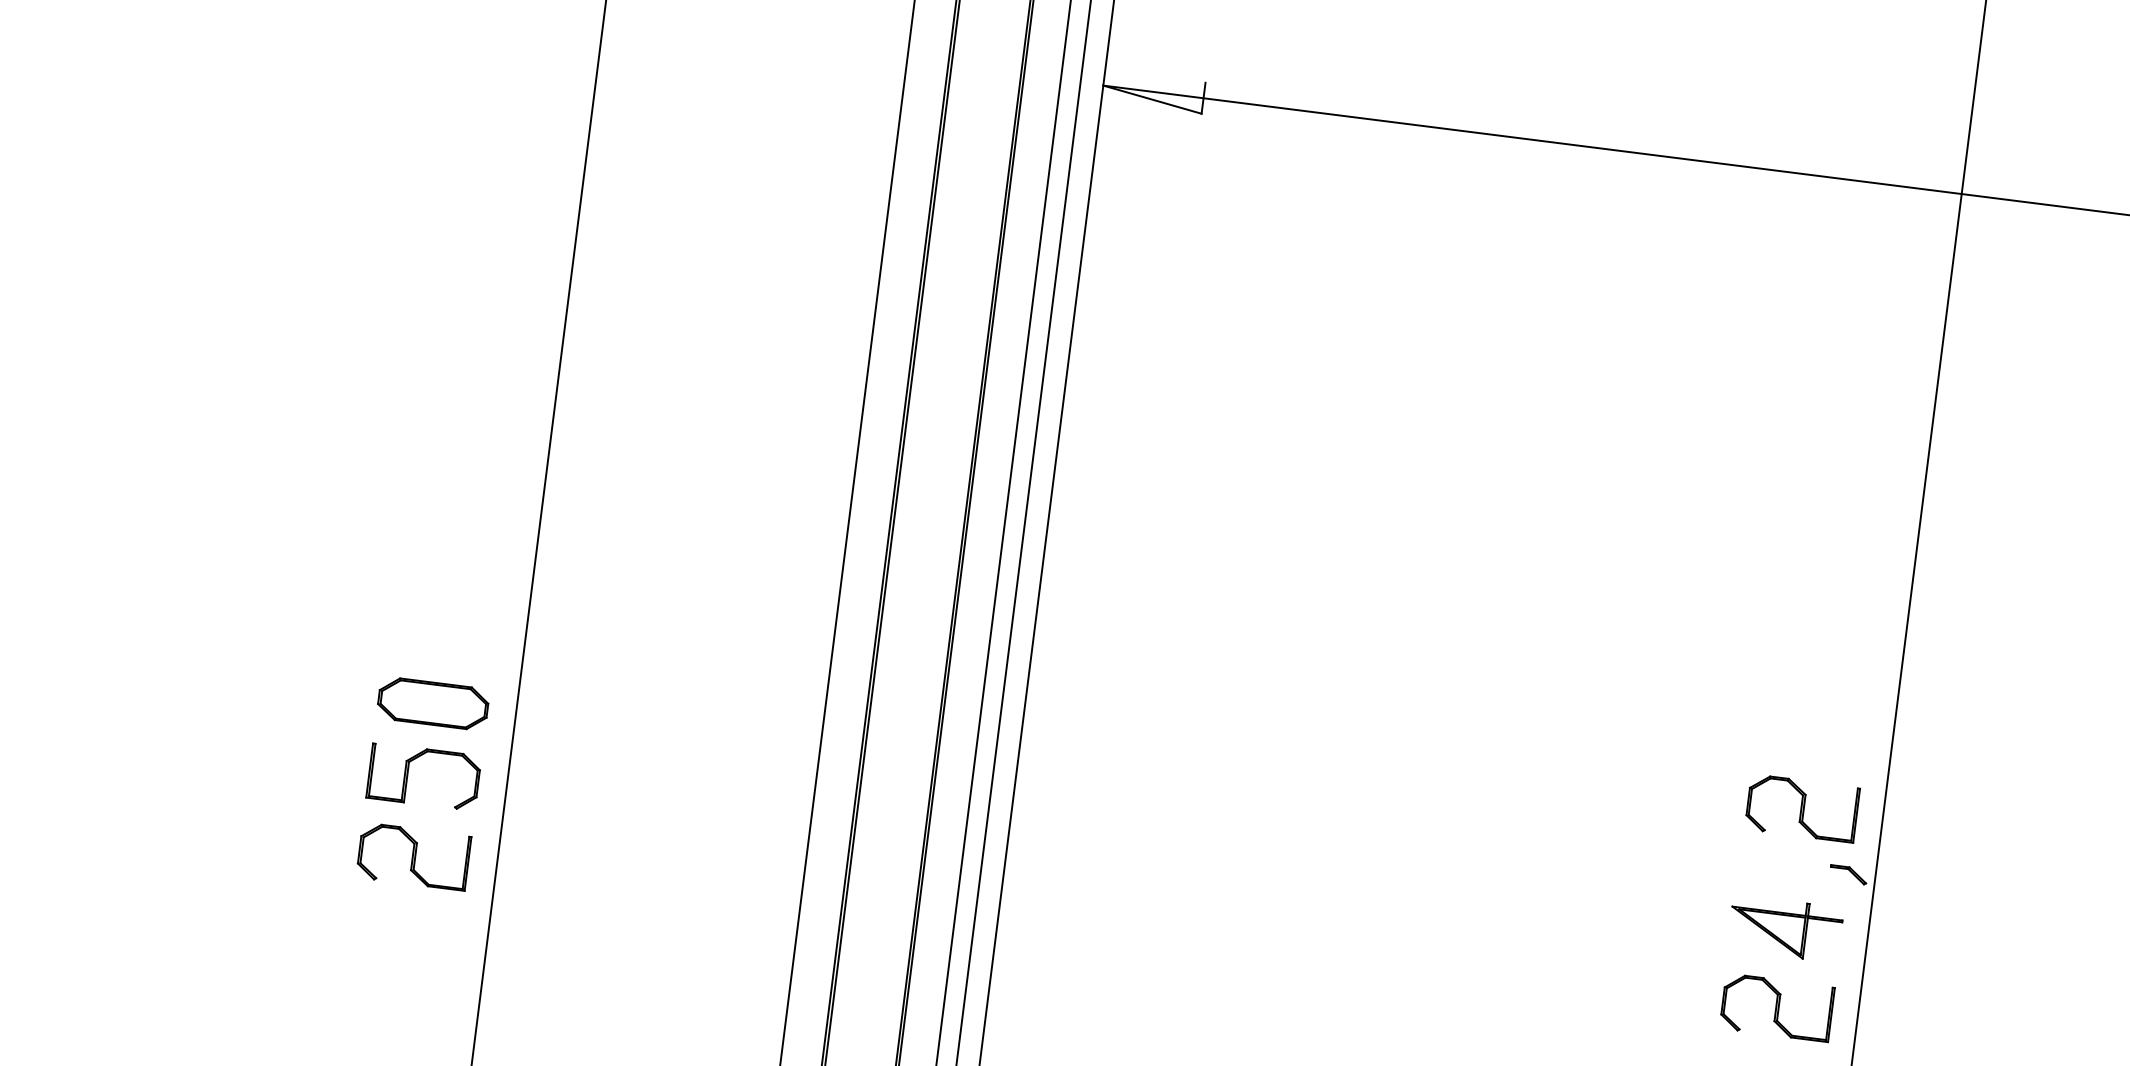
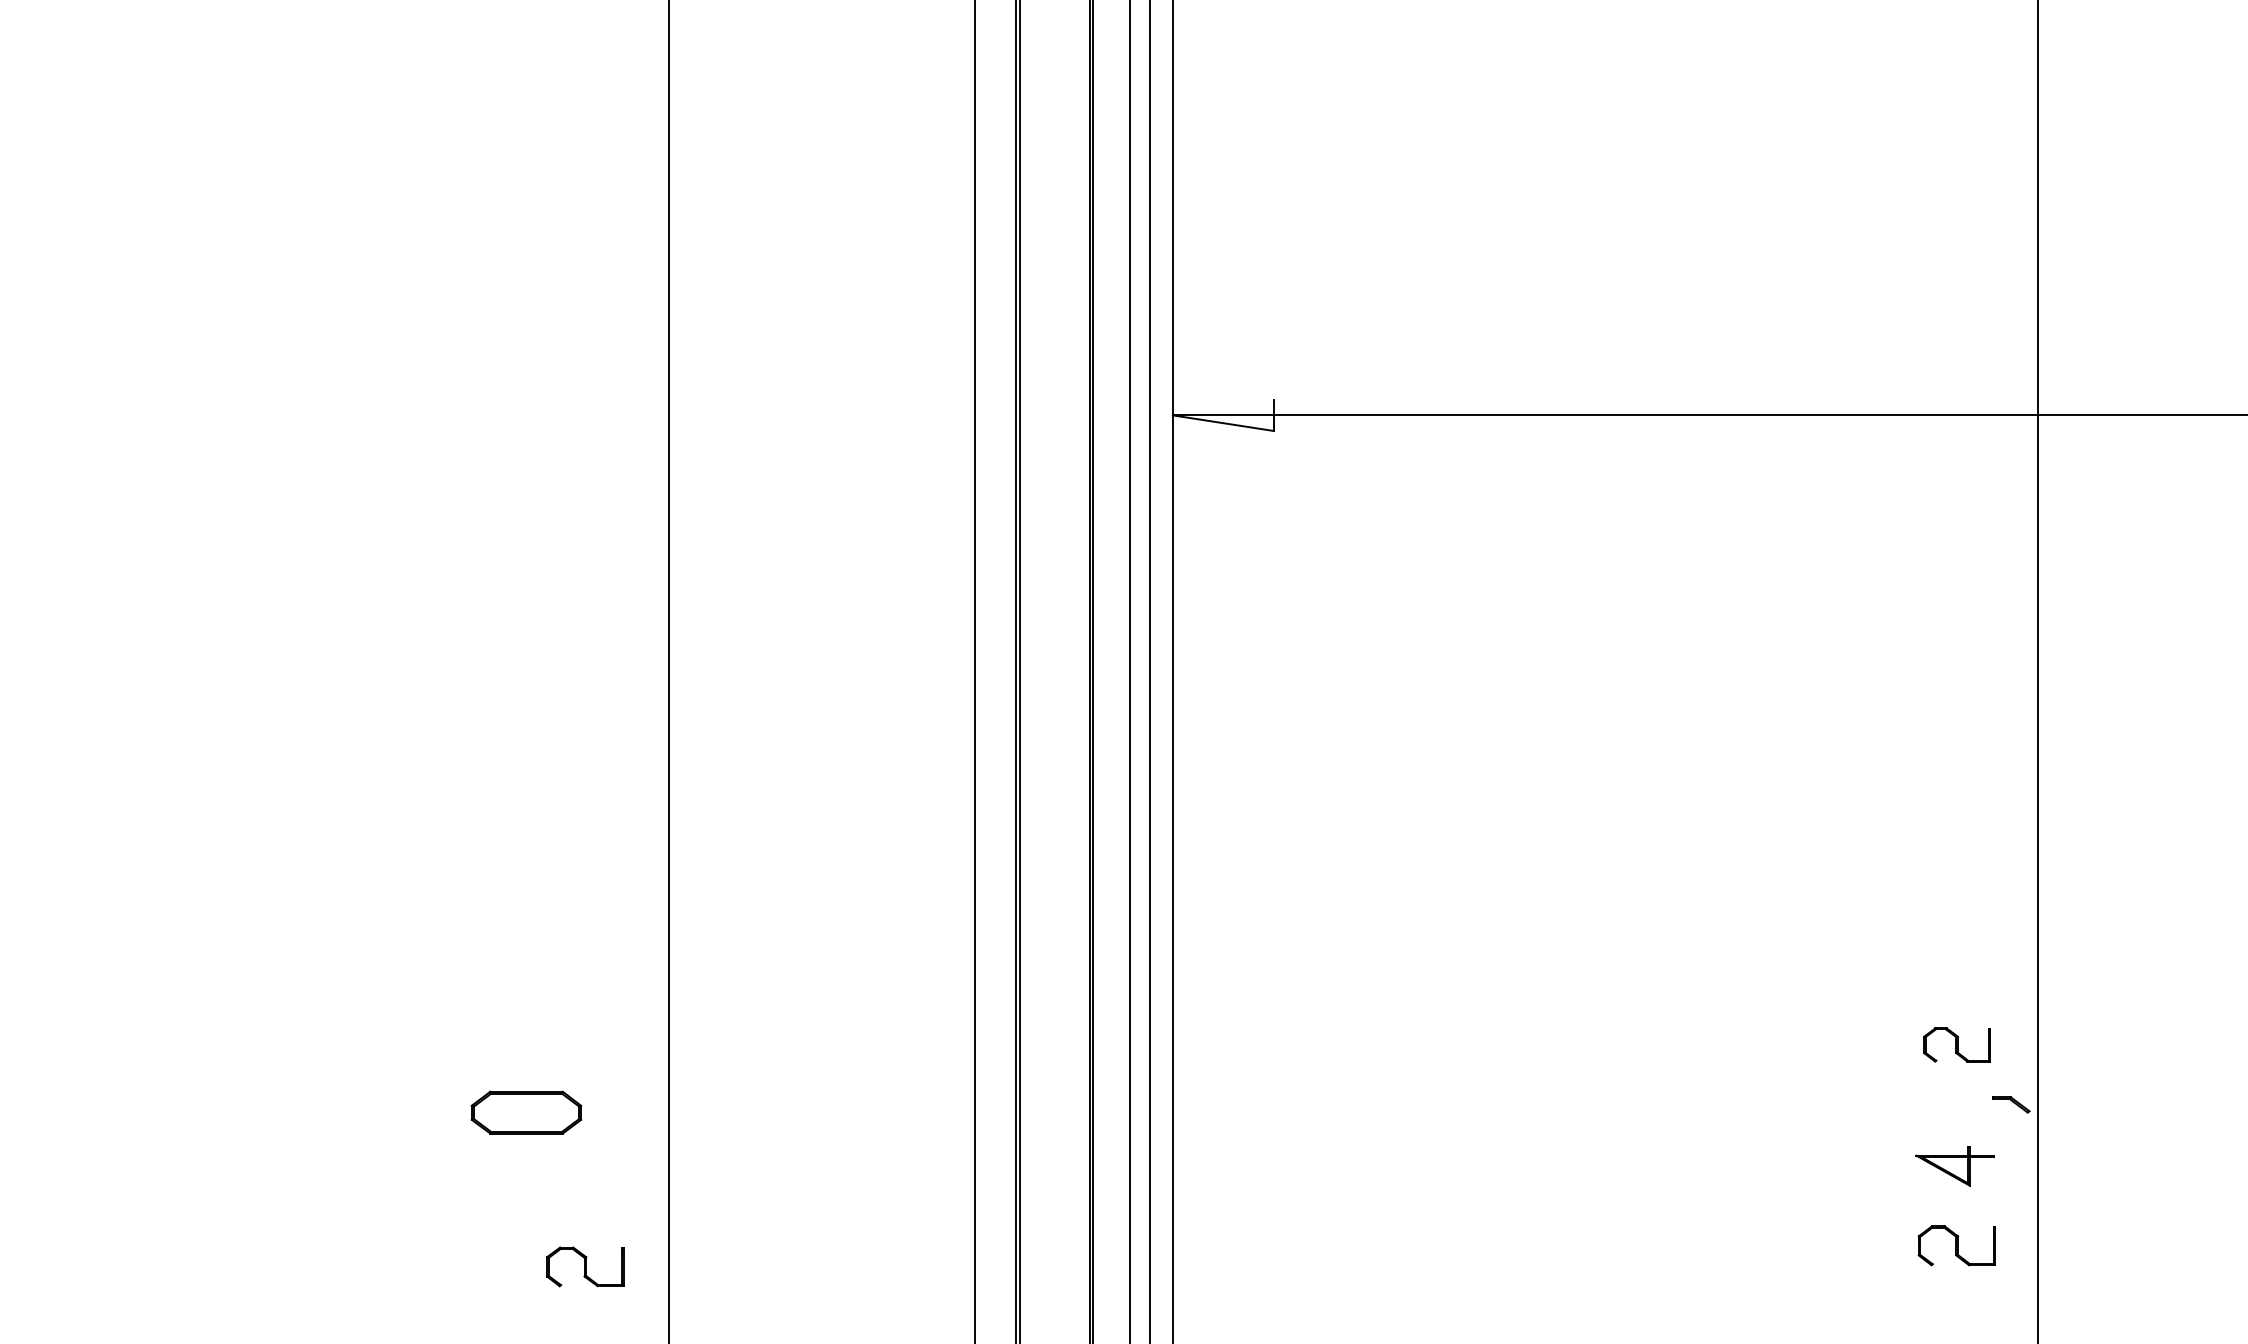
part: (433, 703) -> (526, 1112), moved
part: (408, 774) -> (569, 1185), removed
part: (1801, 807) -> (1956, 1044), size x0.6
part: (412, 856) -> (584, 1266), size x0.7
part: (1784, 928) -> (1954, 1166), size x0.7
part: (1776, 1007) -> (1956, 1245), size x0.7

